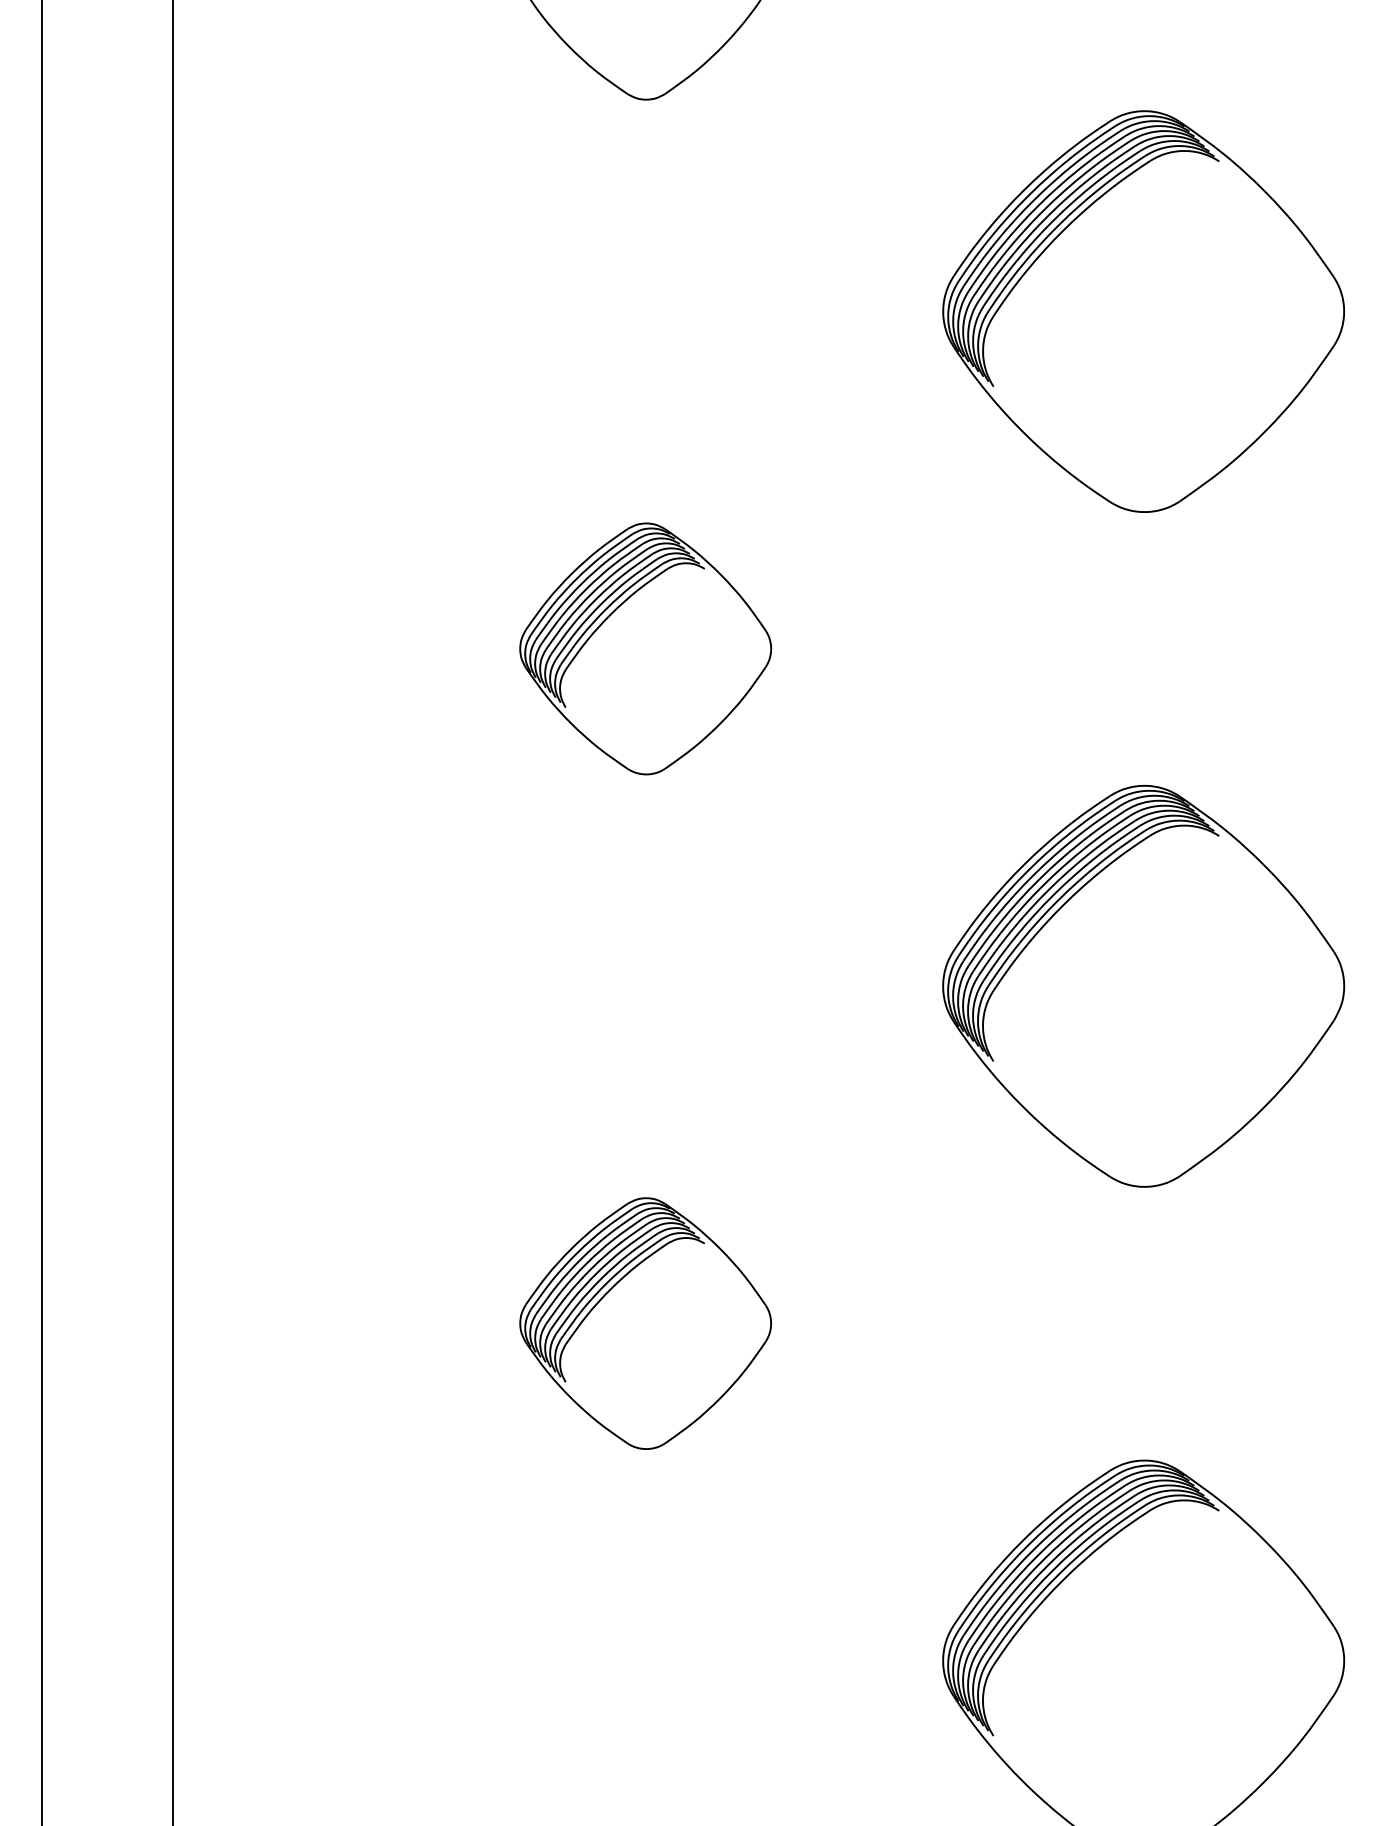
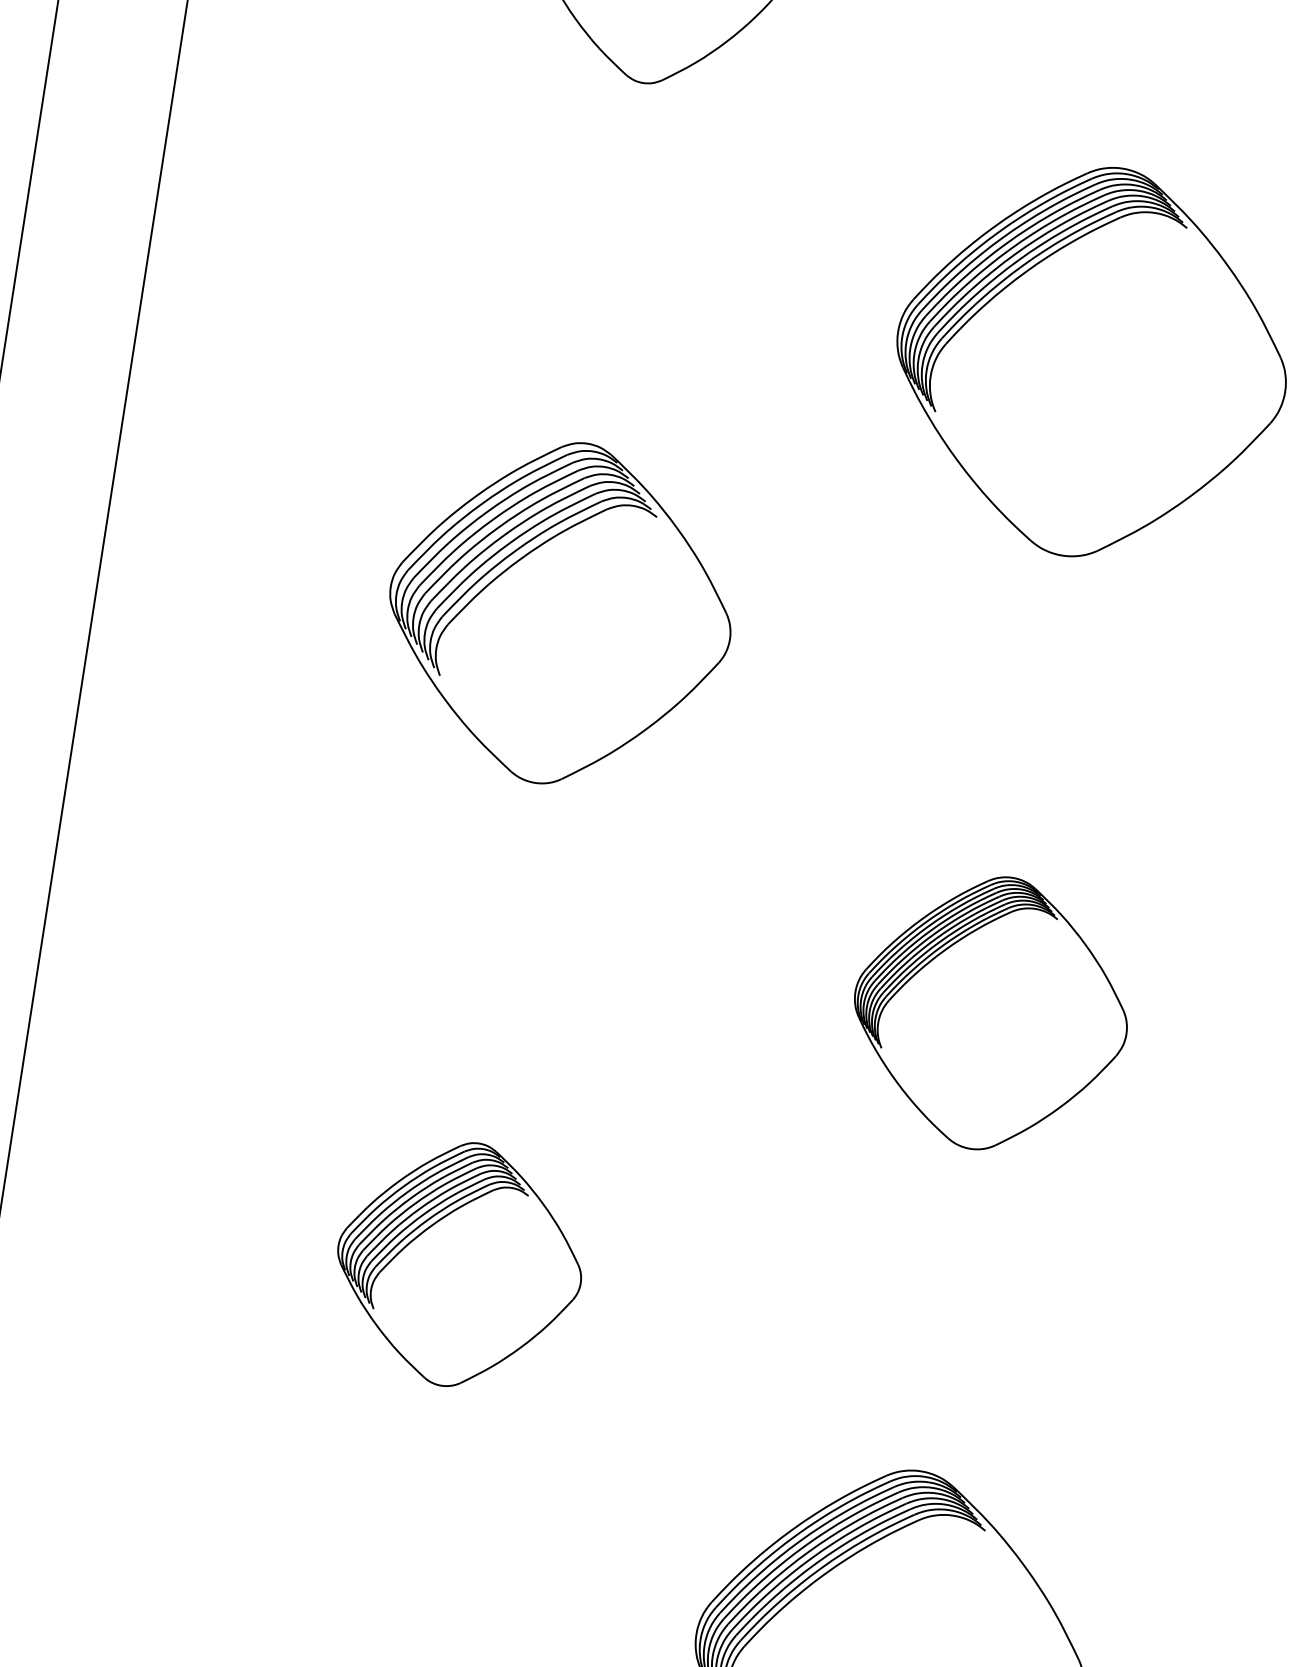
part: (645, 648) -> (560, 612), size x1.4
part: (1143, 985) -> (990, 1012), size x0.7

